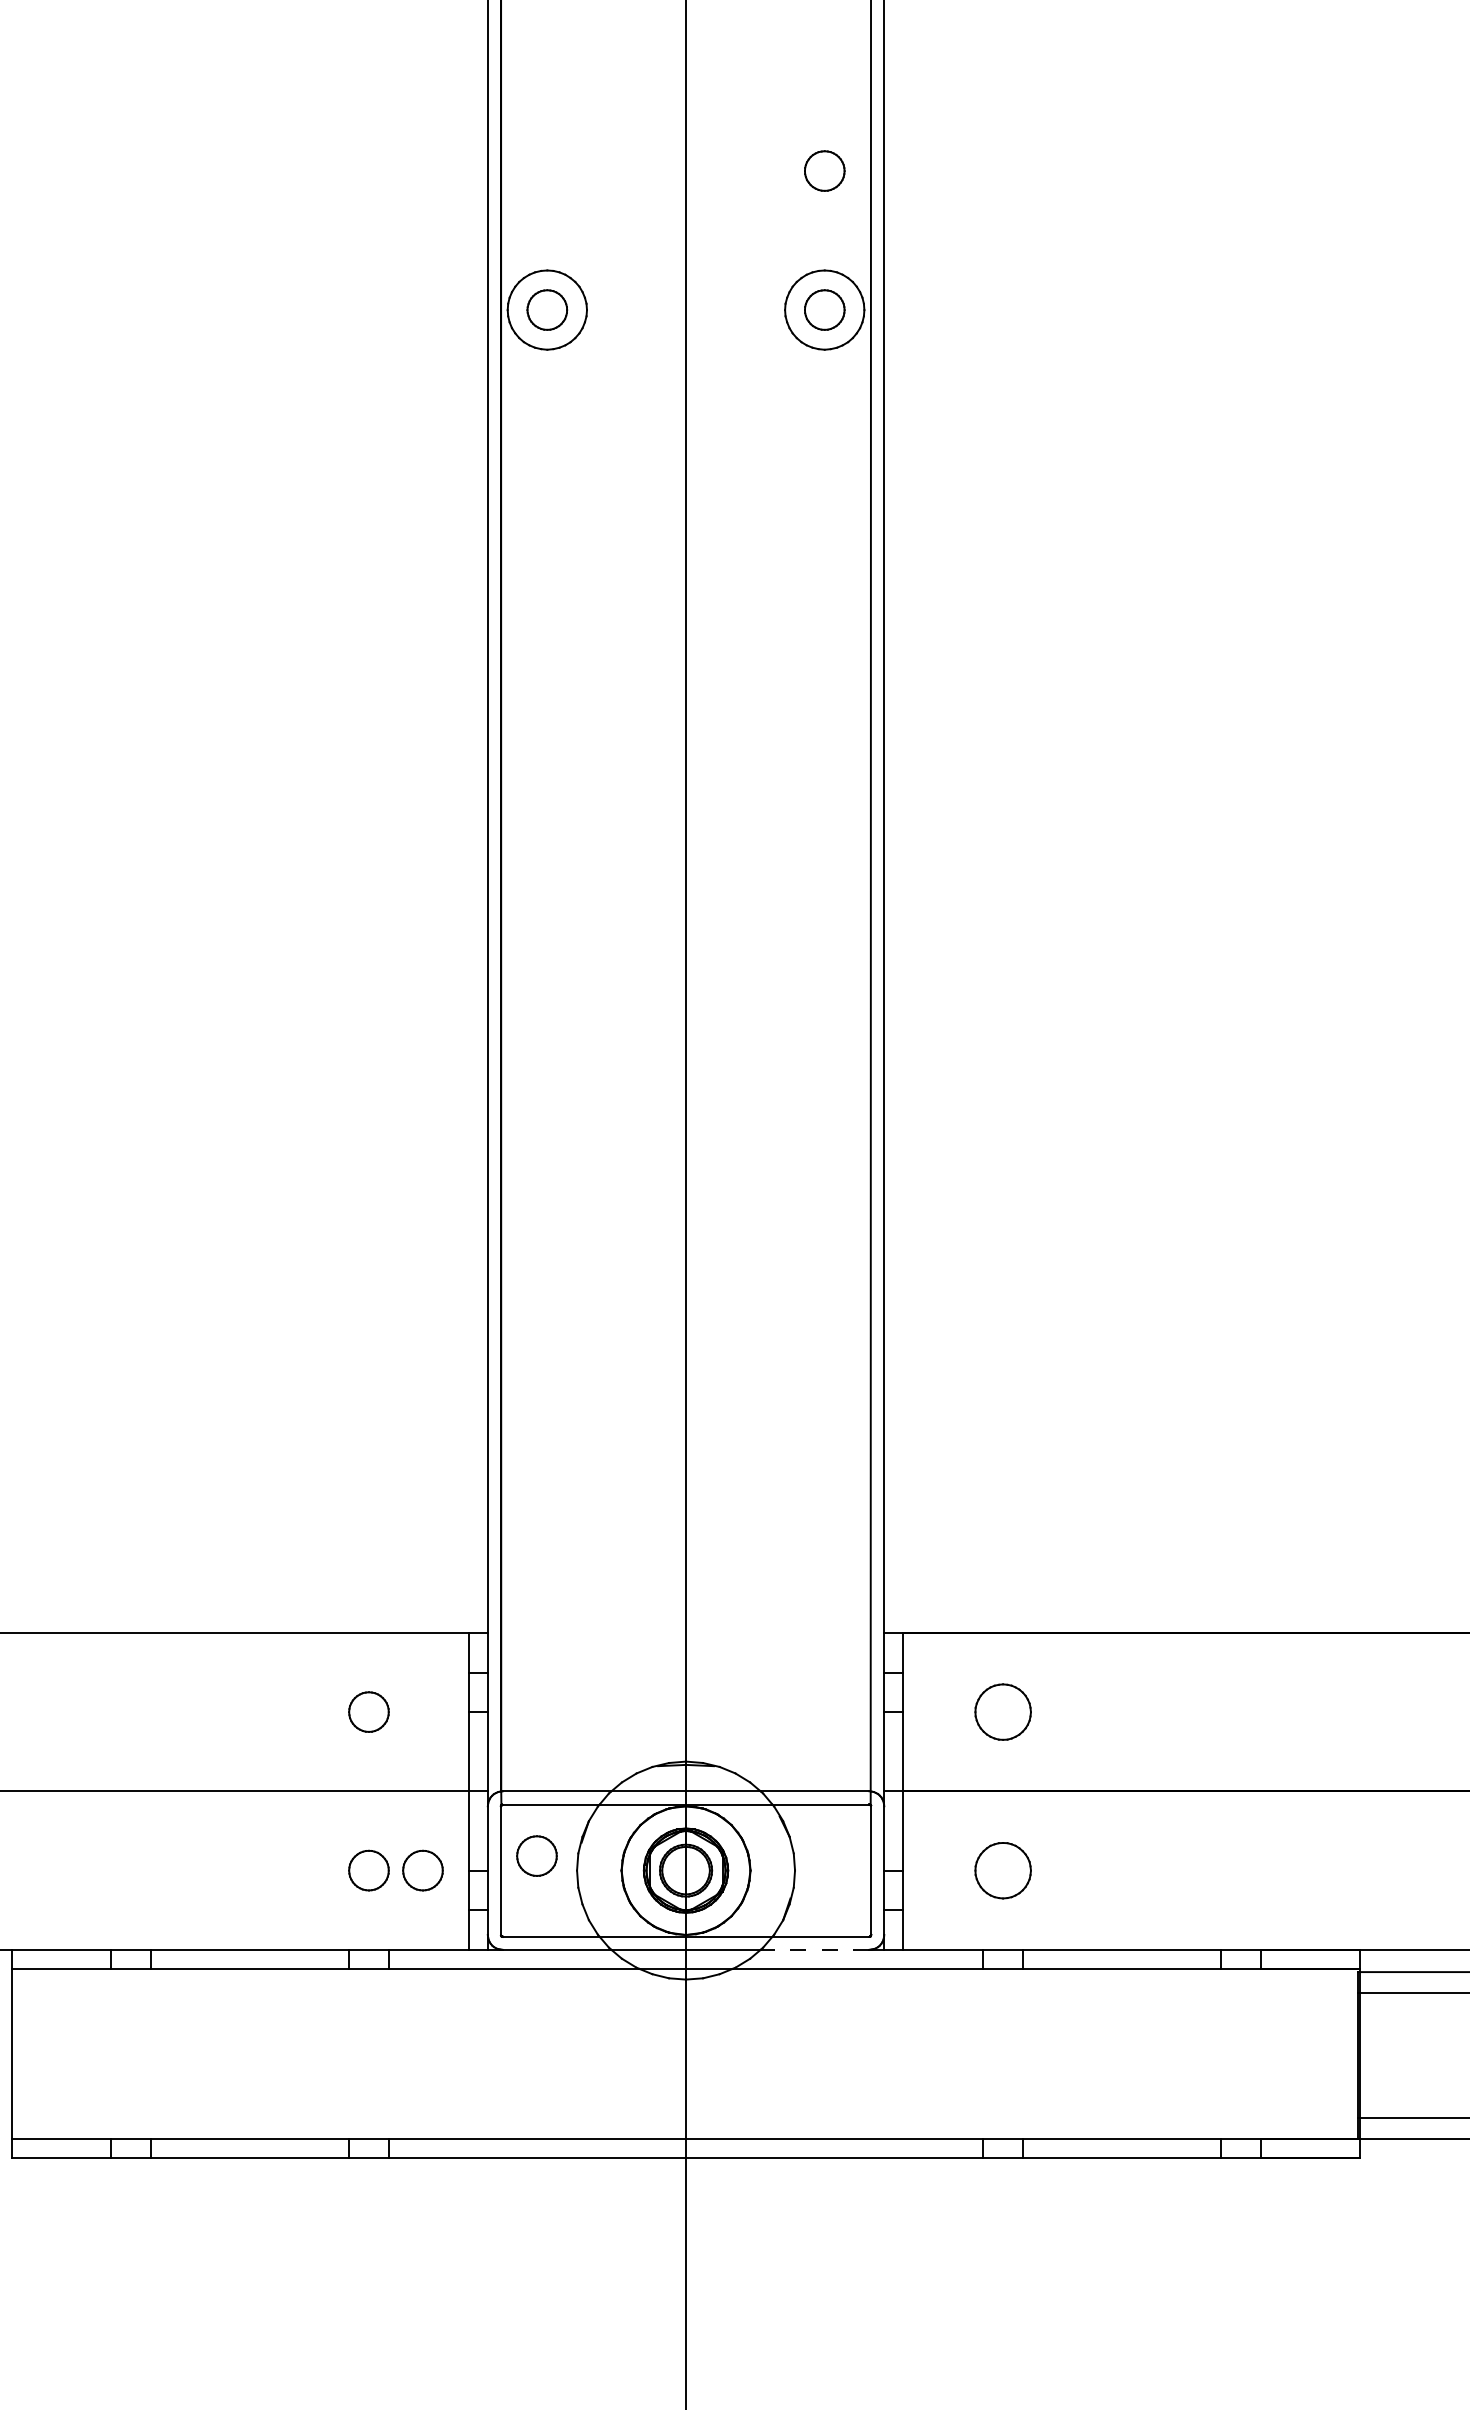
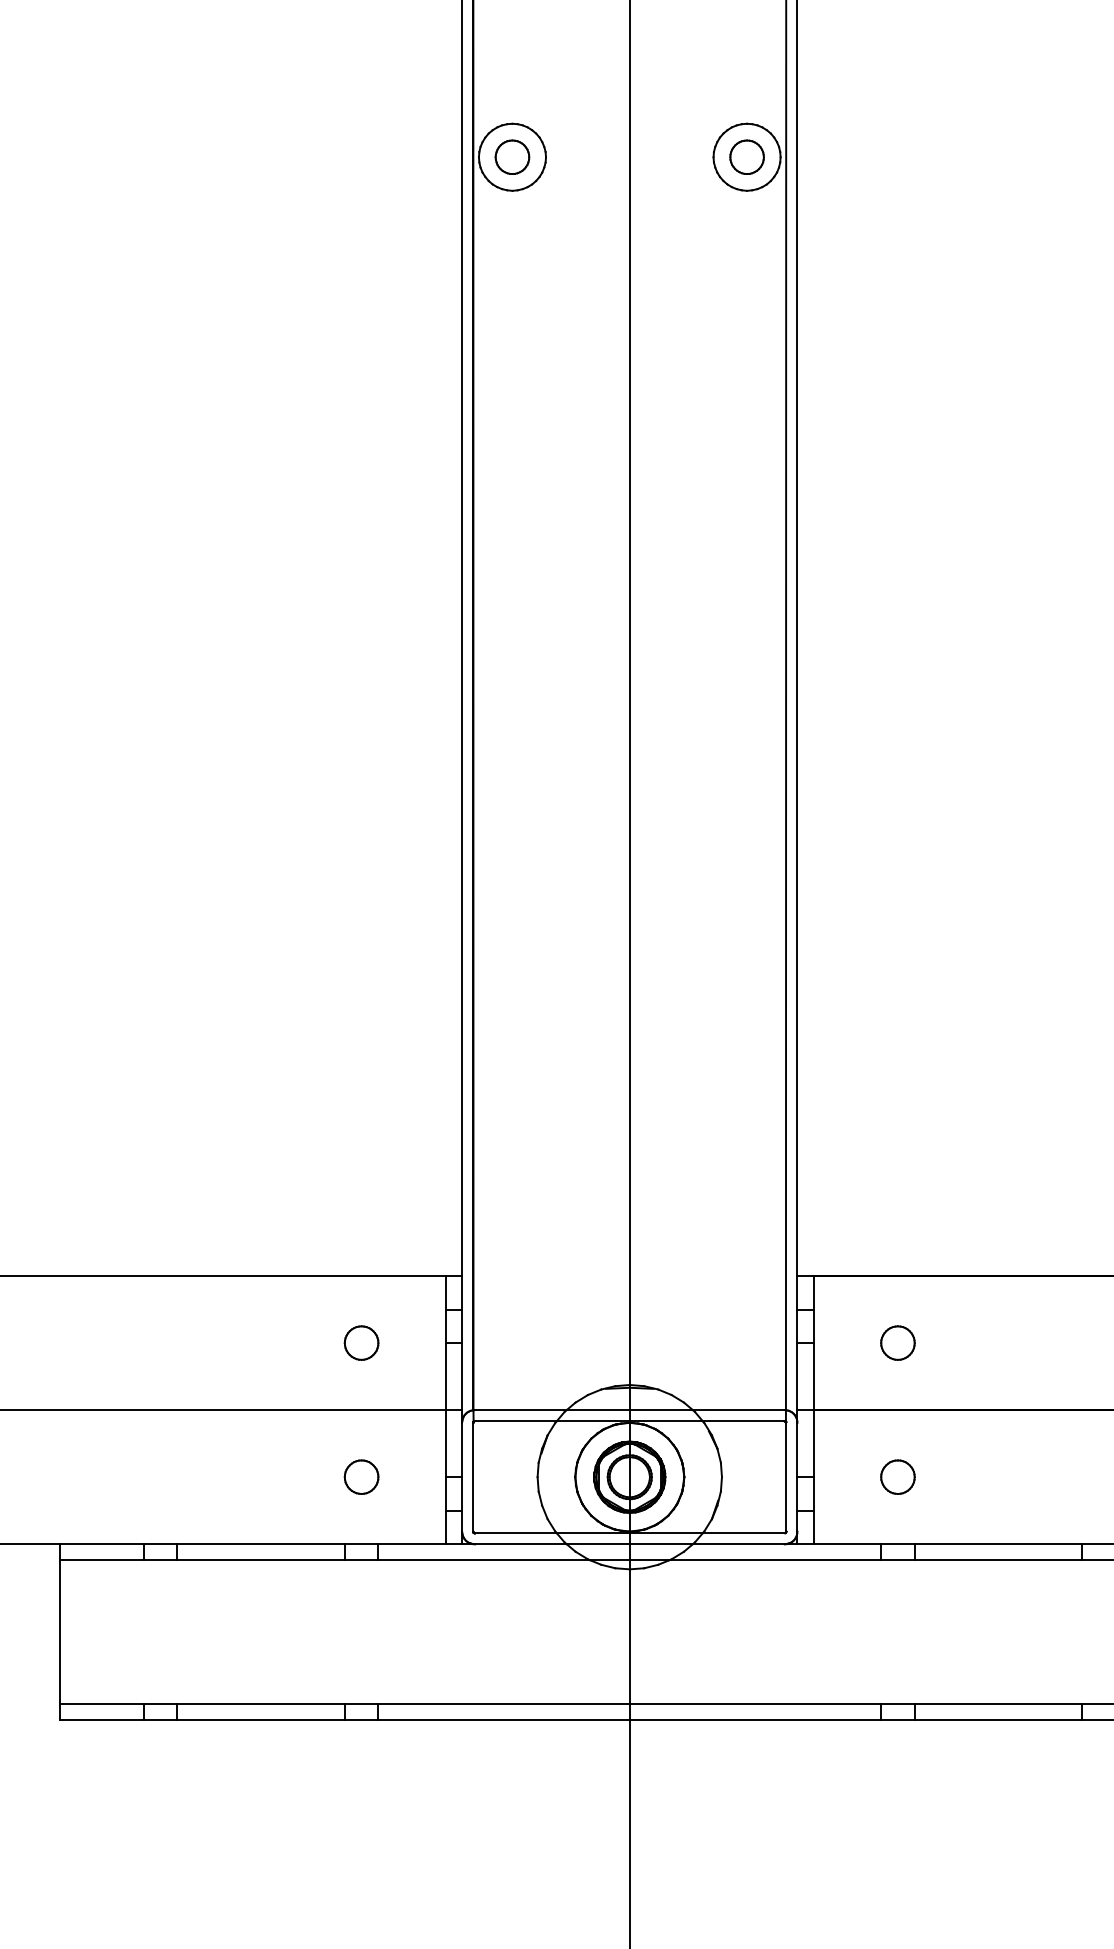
part: (824, 170) -> (746, 39), removed
part: (1002, 1711) -> (897, 1342), size x0.71
part: (536, 1855) -> (503, 1464), removed
part: (422, 1870) -> (406, 1477), removed
part: (1002, 1870) -> (897, 1477), size x0.71
line: (814, 1949) -> (738, 1543), dashed -> solid

